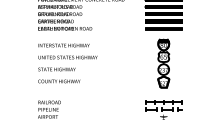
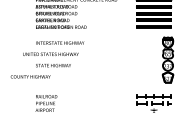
text: (67, 56) -> (50, 53), moved
part: (164, 63) -> (168, 59), moved
text: (59, 81) -> (30, 76), moved

